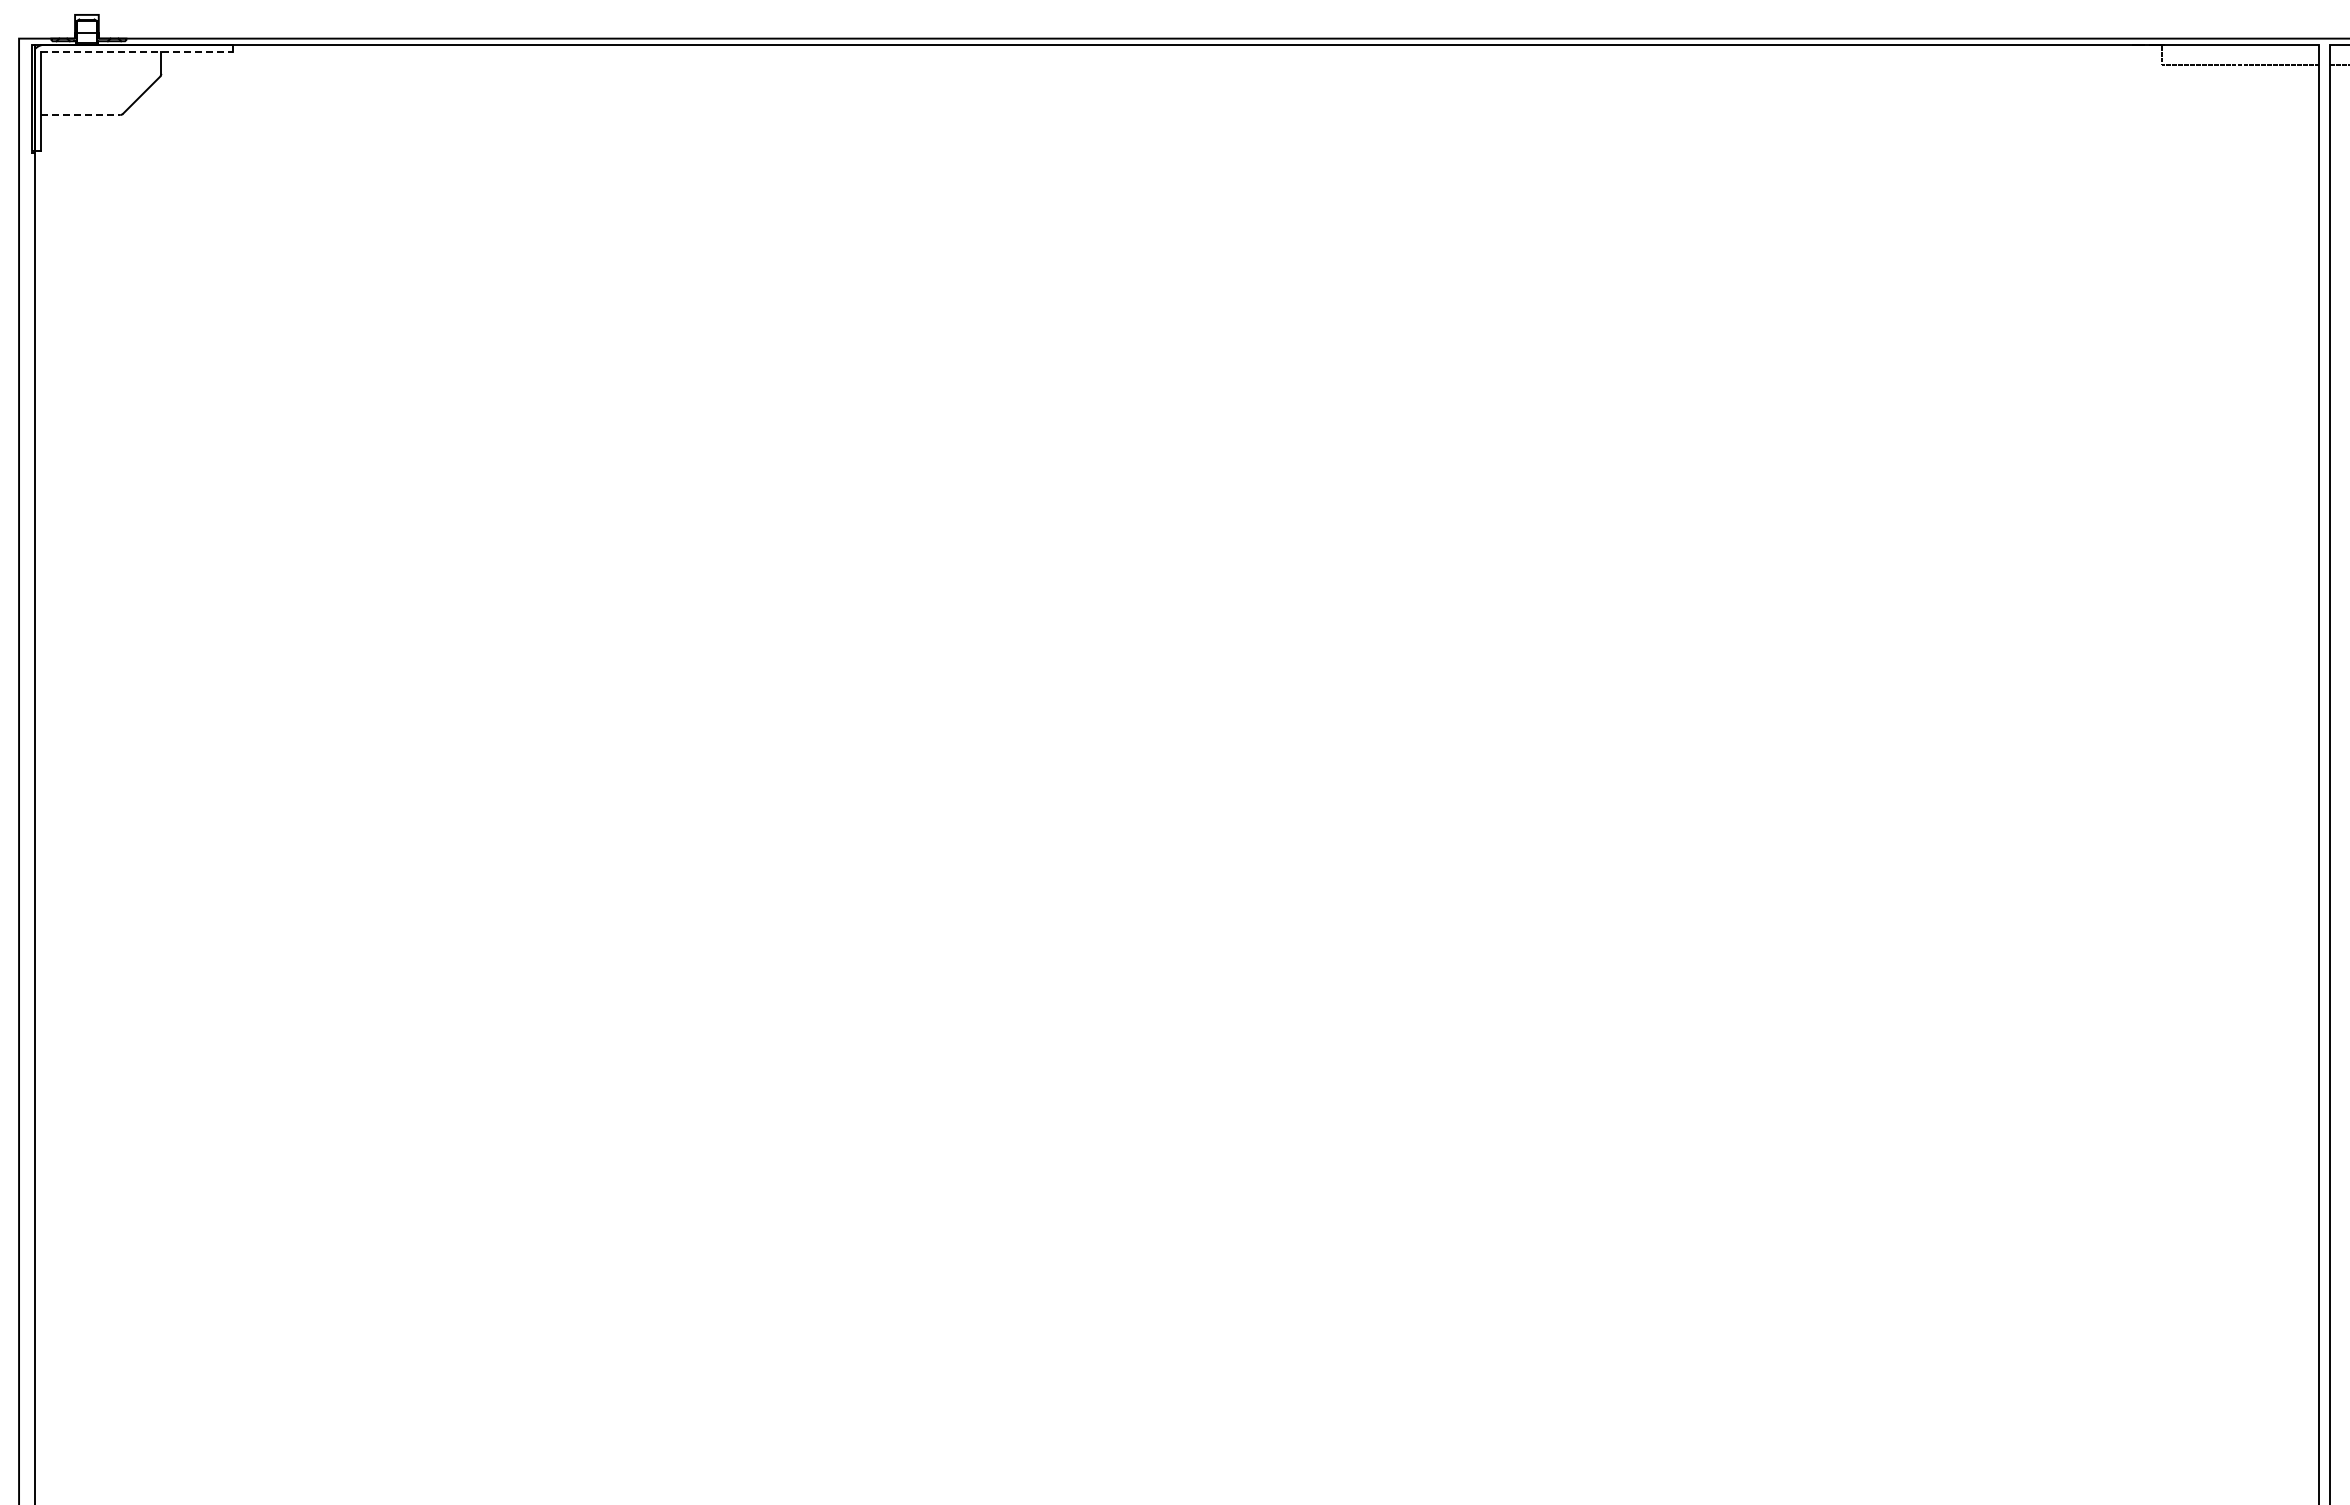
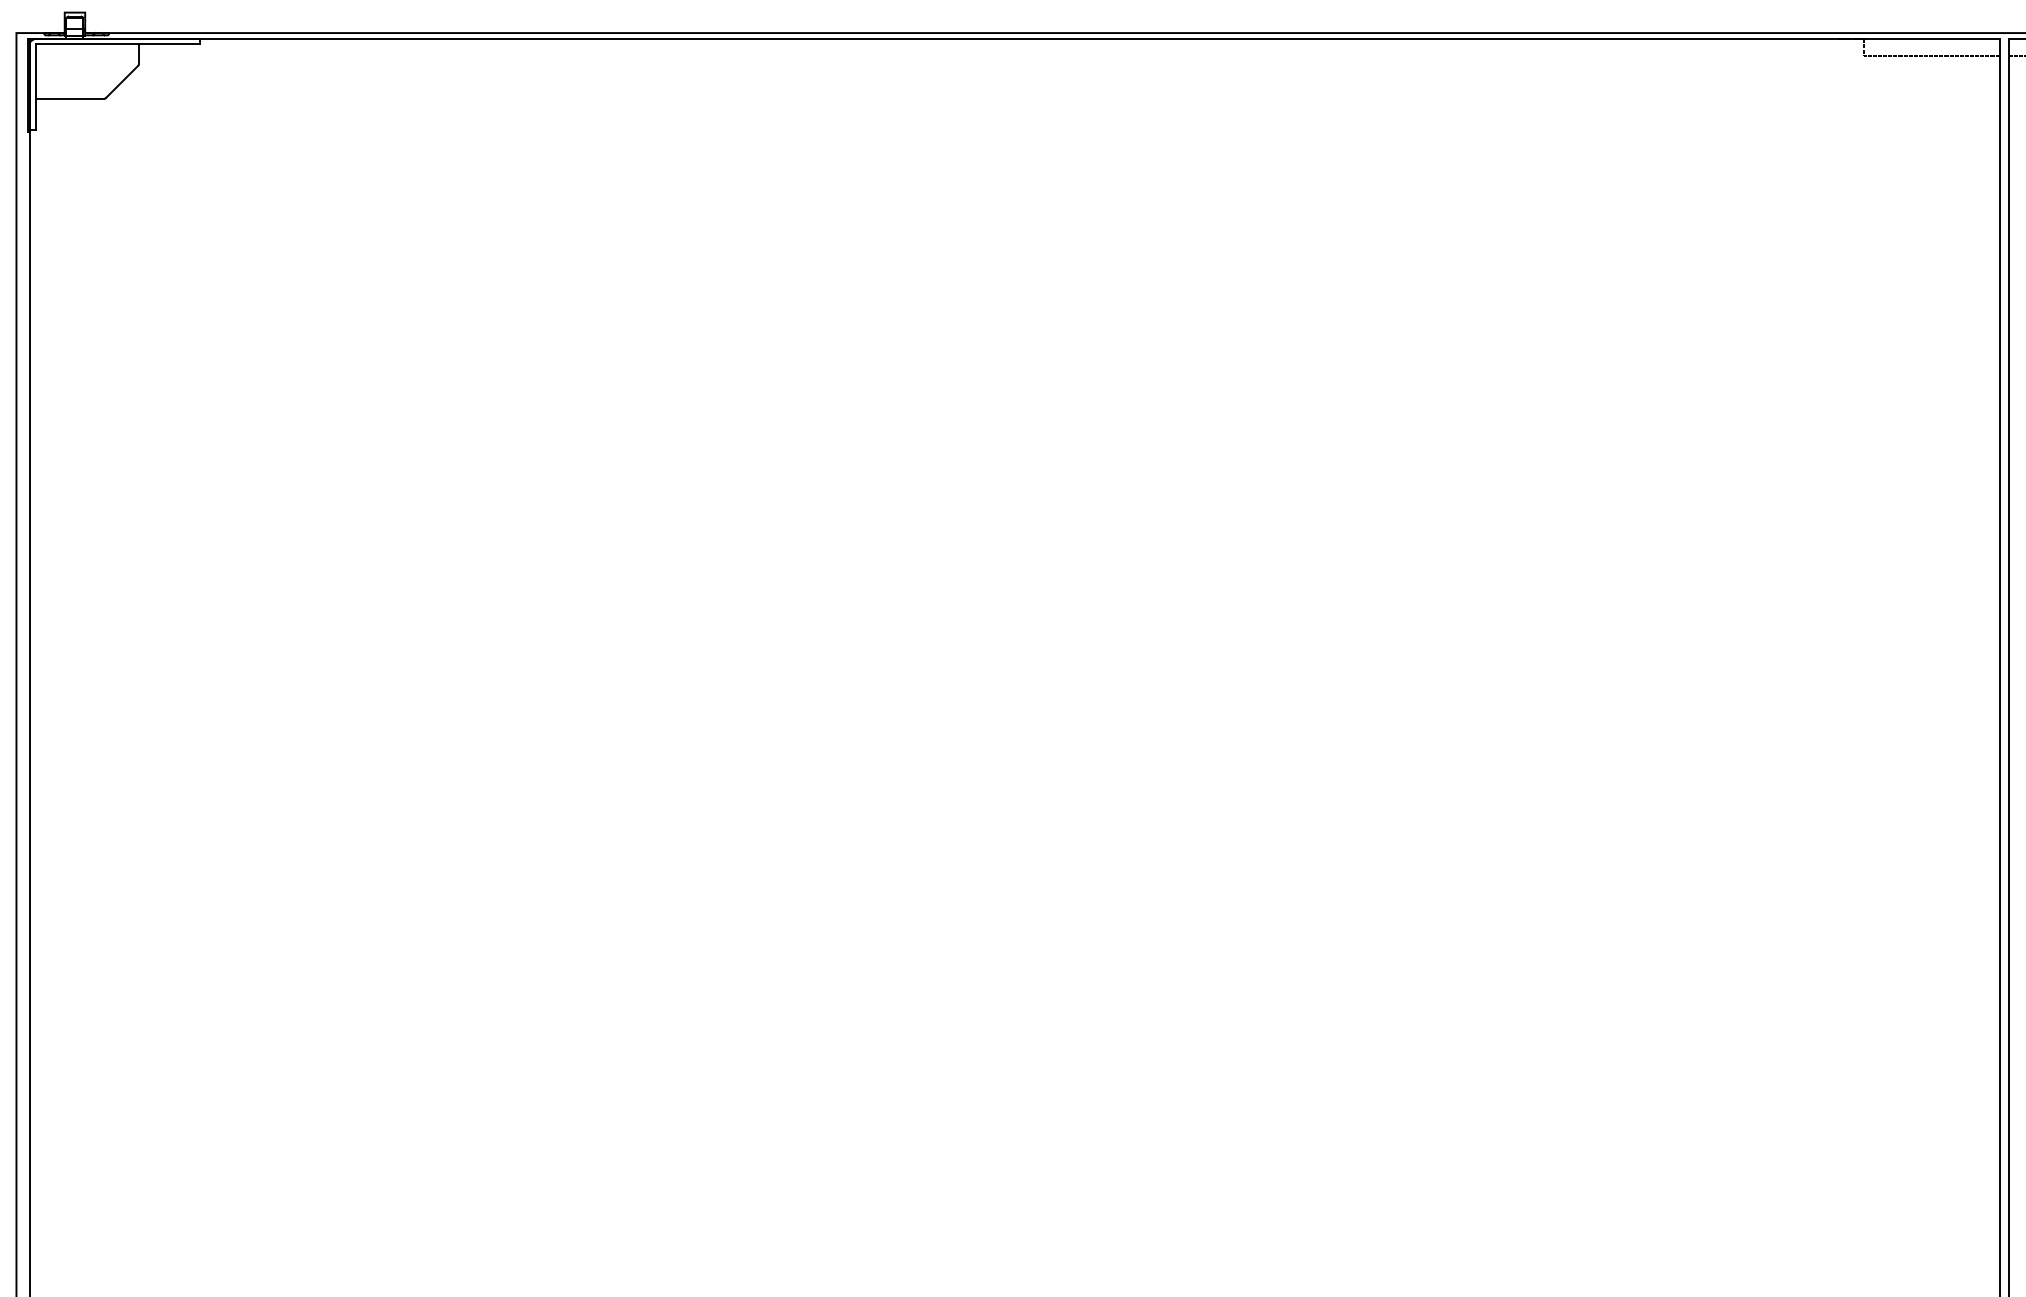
line: (136, 51) -> (117, 44), dashed -> solid
line: (81, 115) -> (70, 99), dashed -> solid

